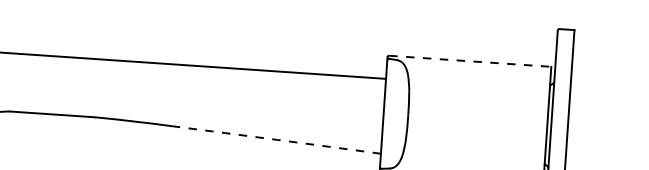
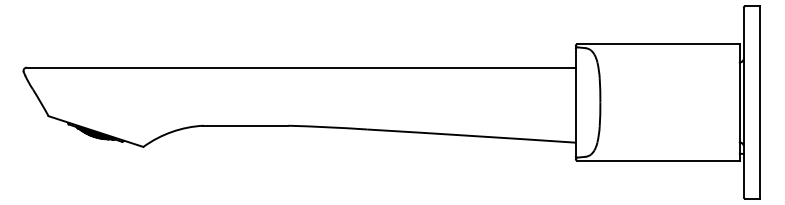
line: (471, 61) -> (659, 44), dashed -> solid
arc: (277, 139) -> (471, 135), dashed -> solid

